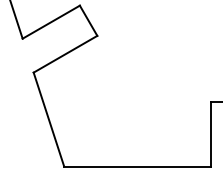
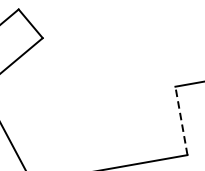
line: (211, 133) -> (181, 119), solid -> dashed

